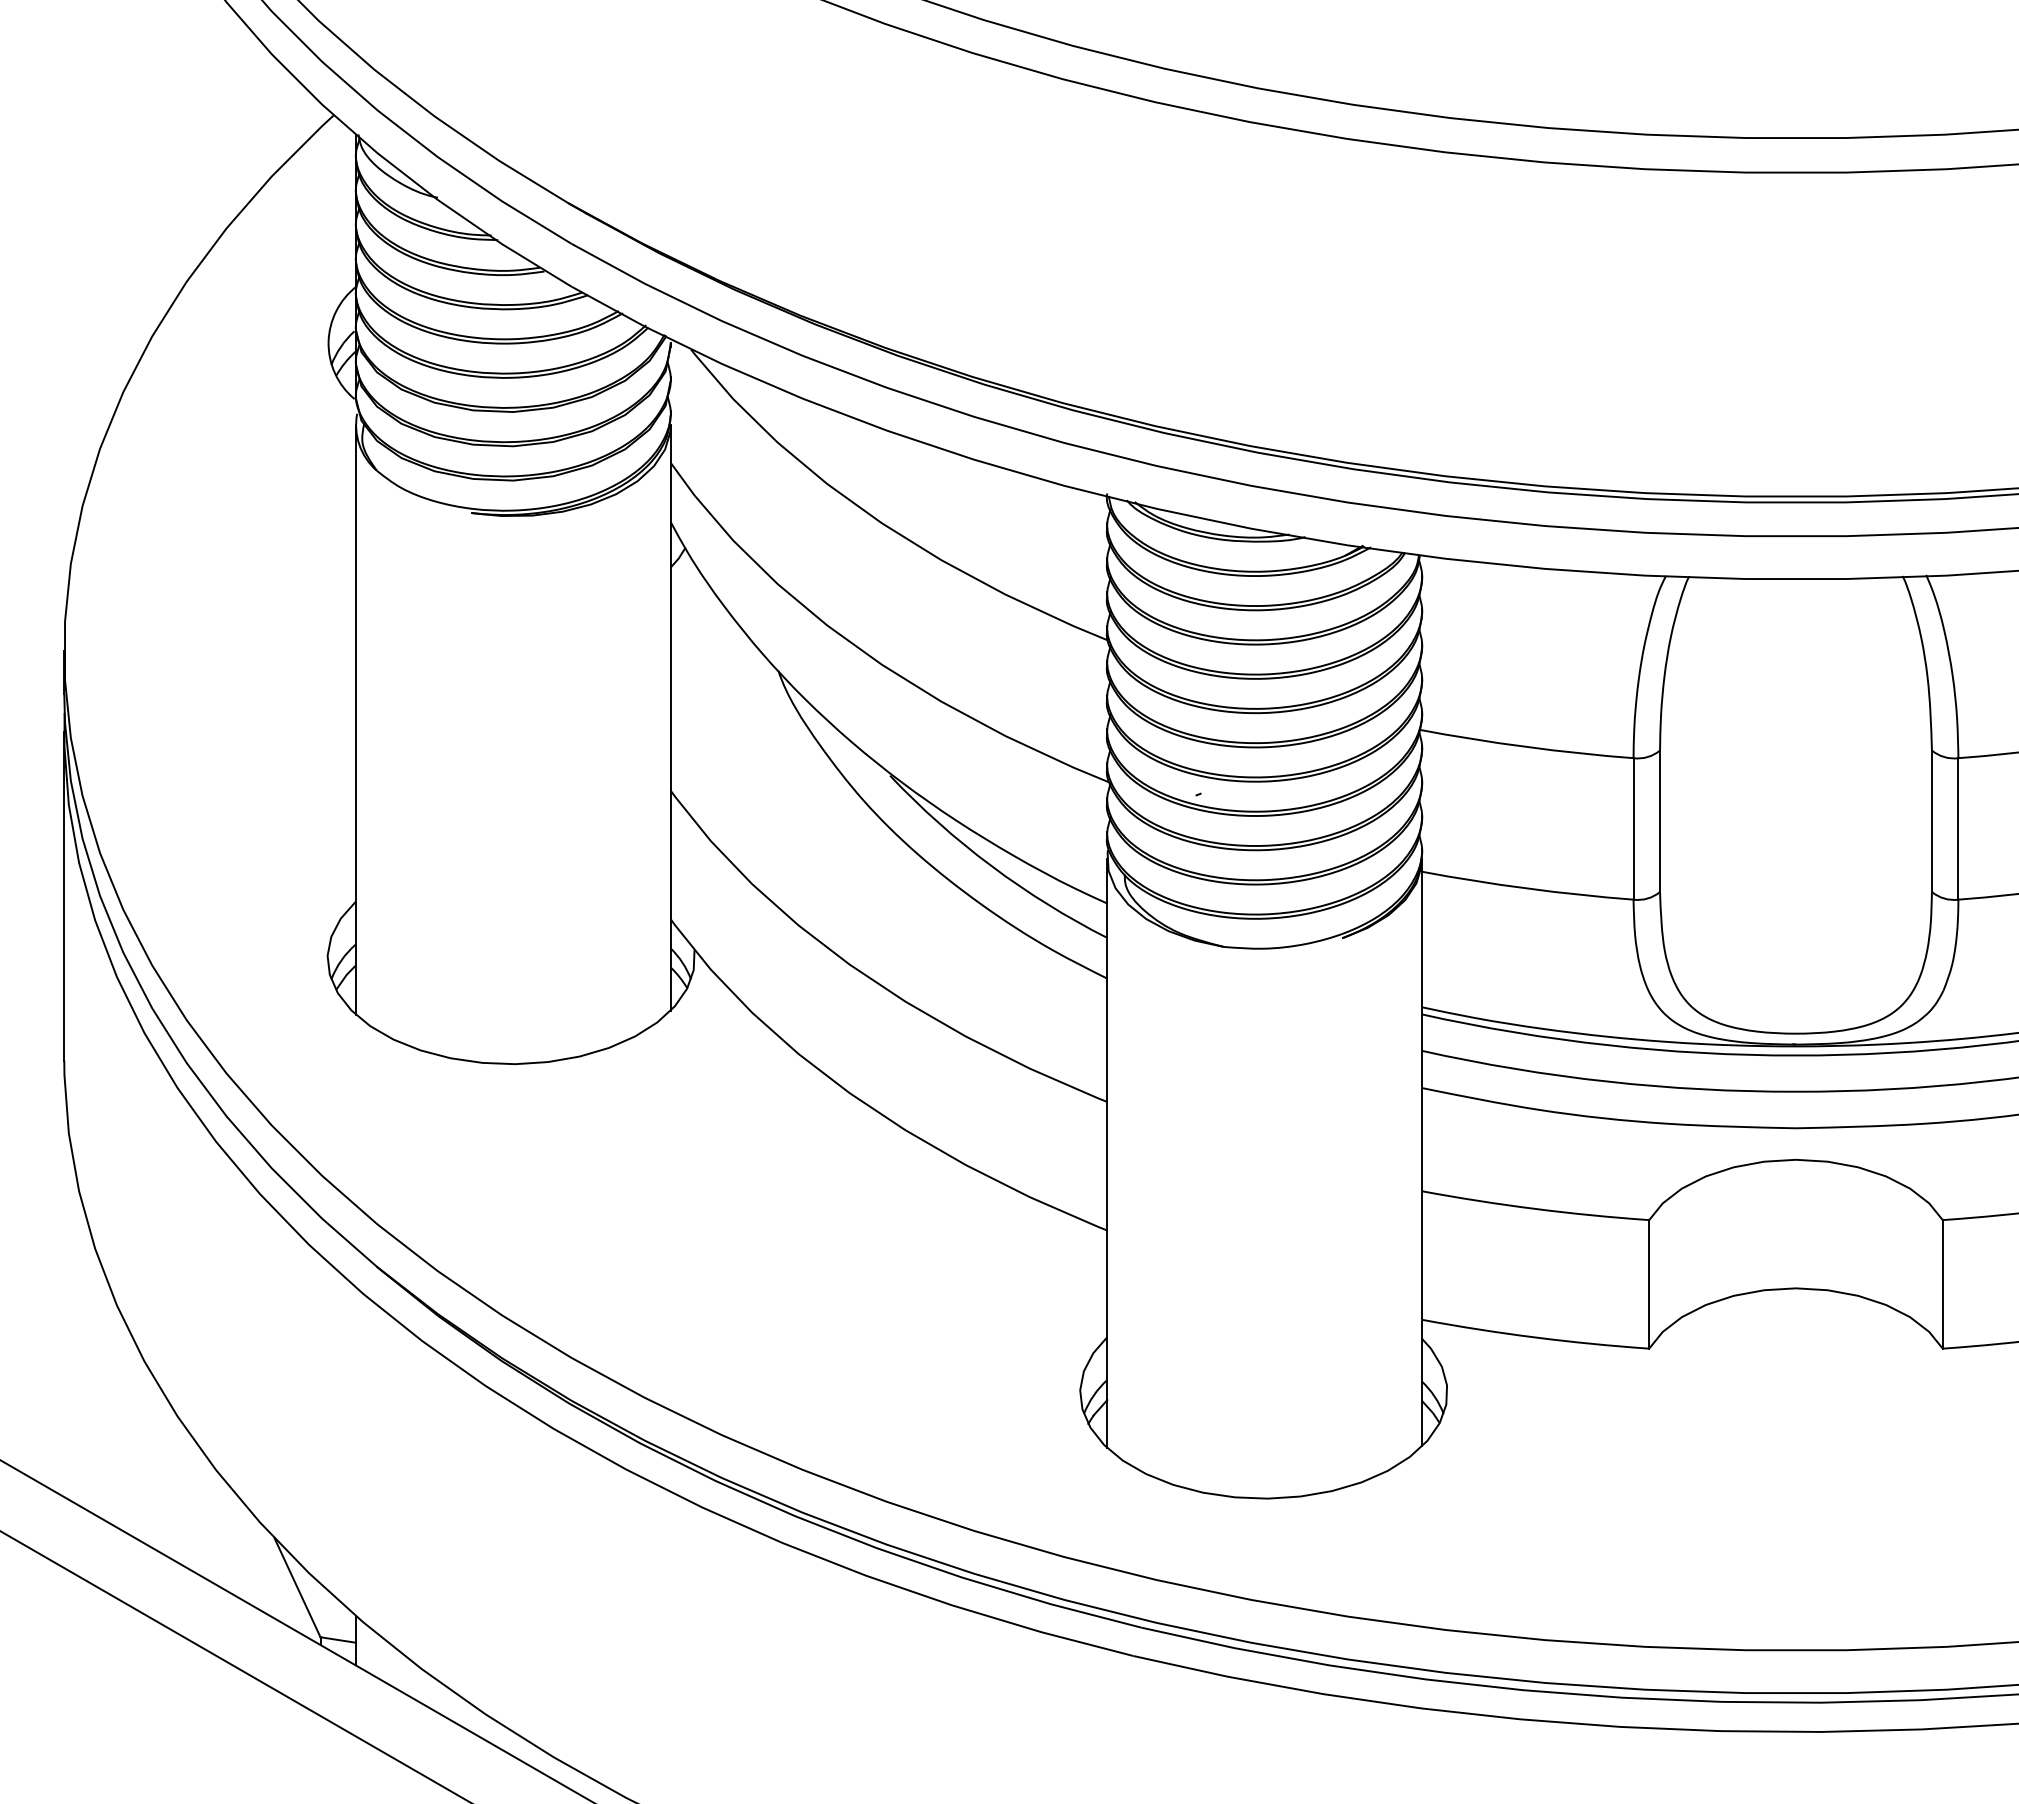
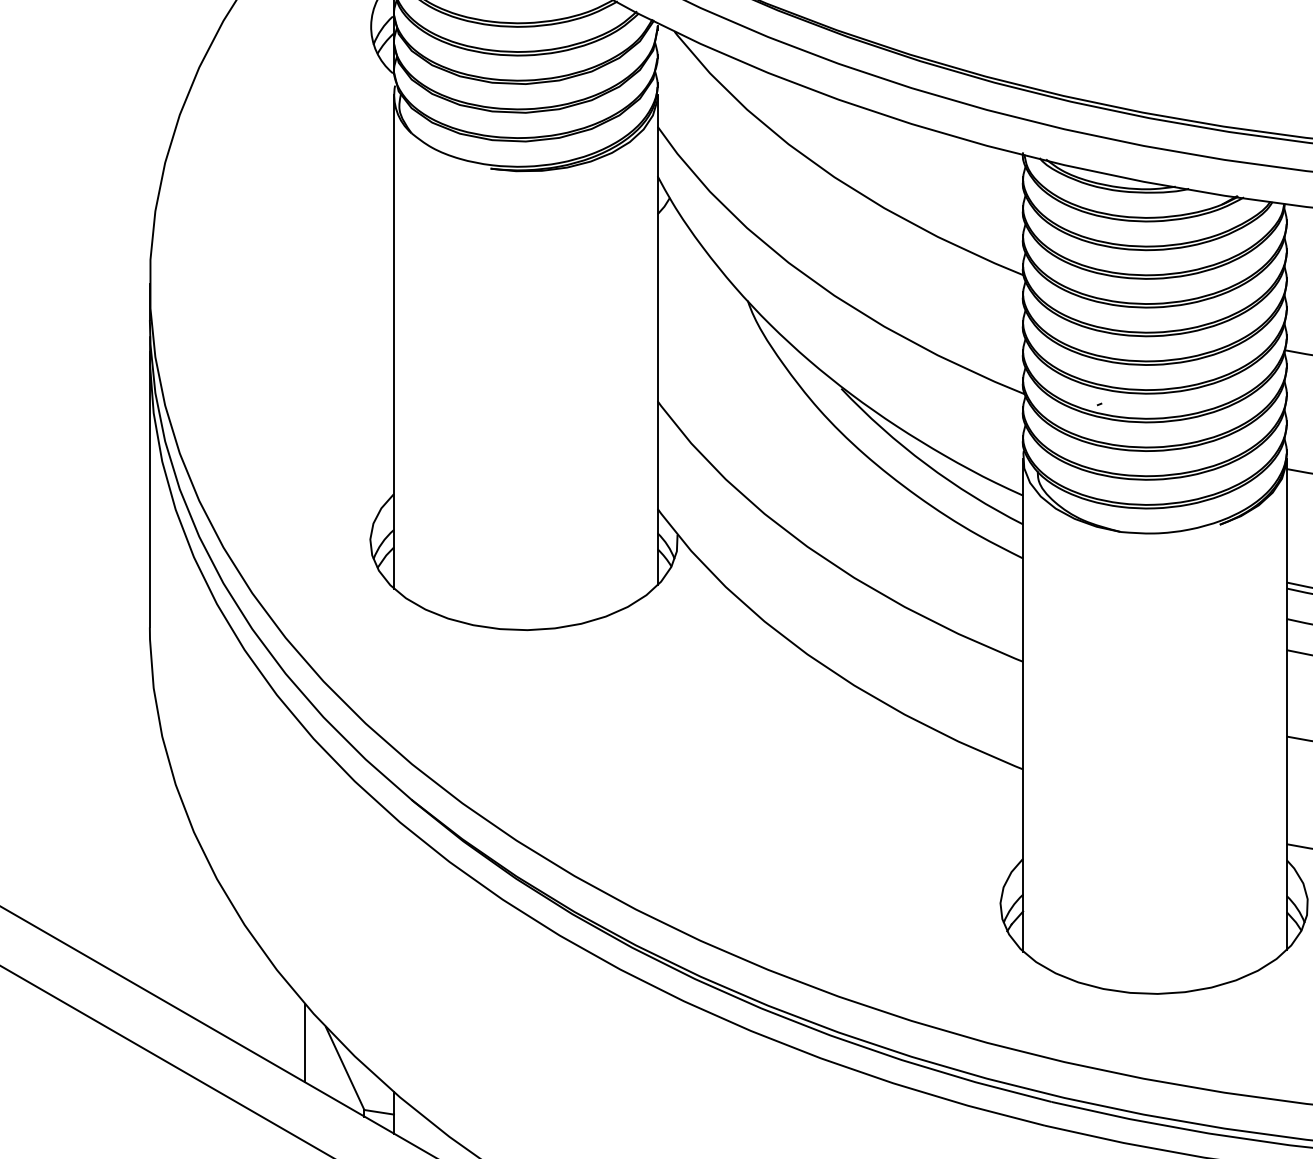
line: (249, 1557) -> (304, 1043), added

